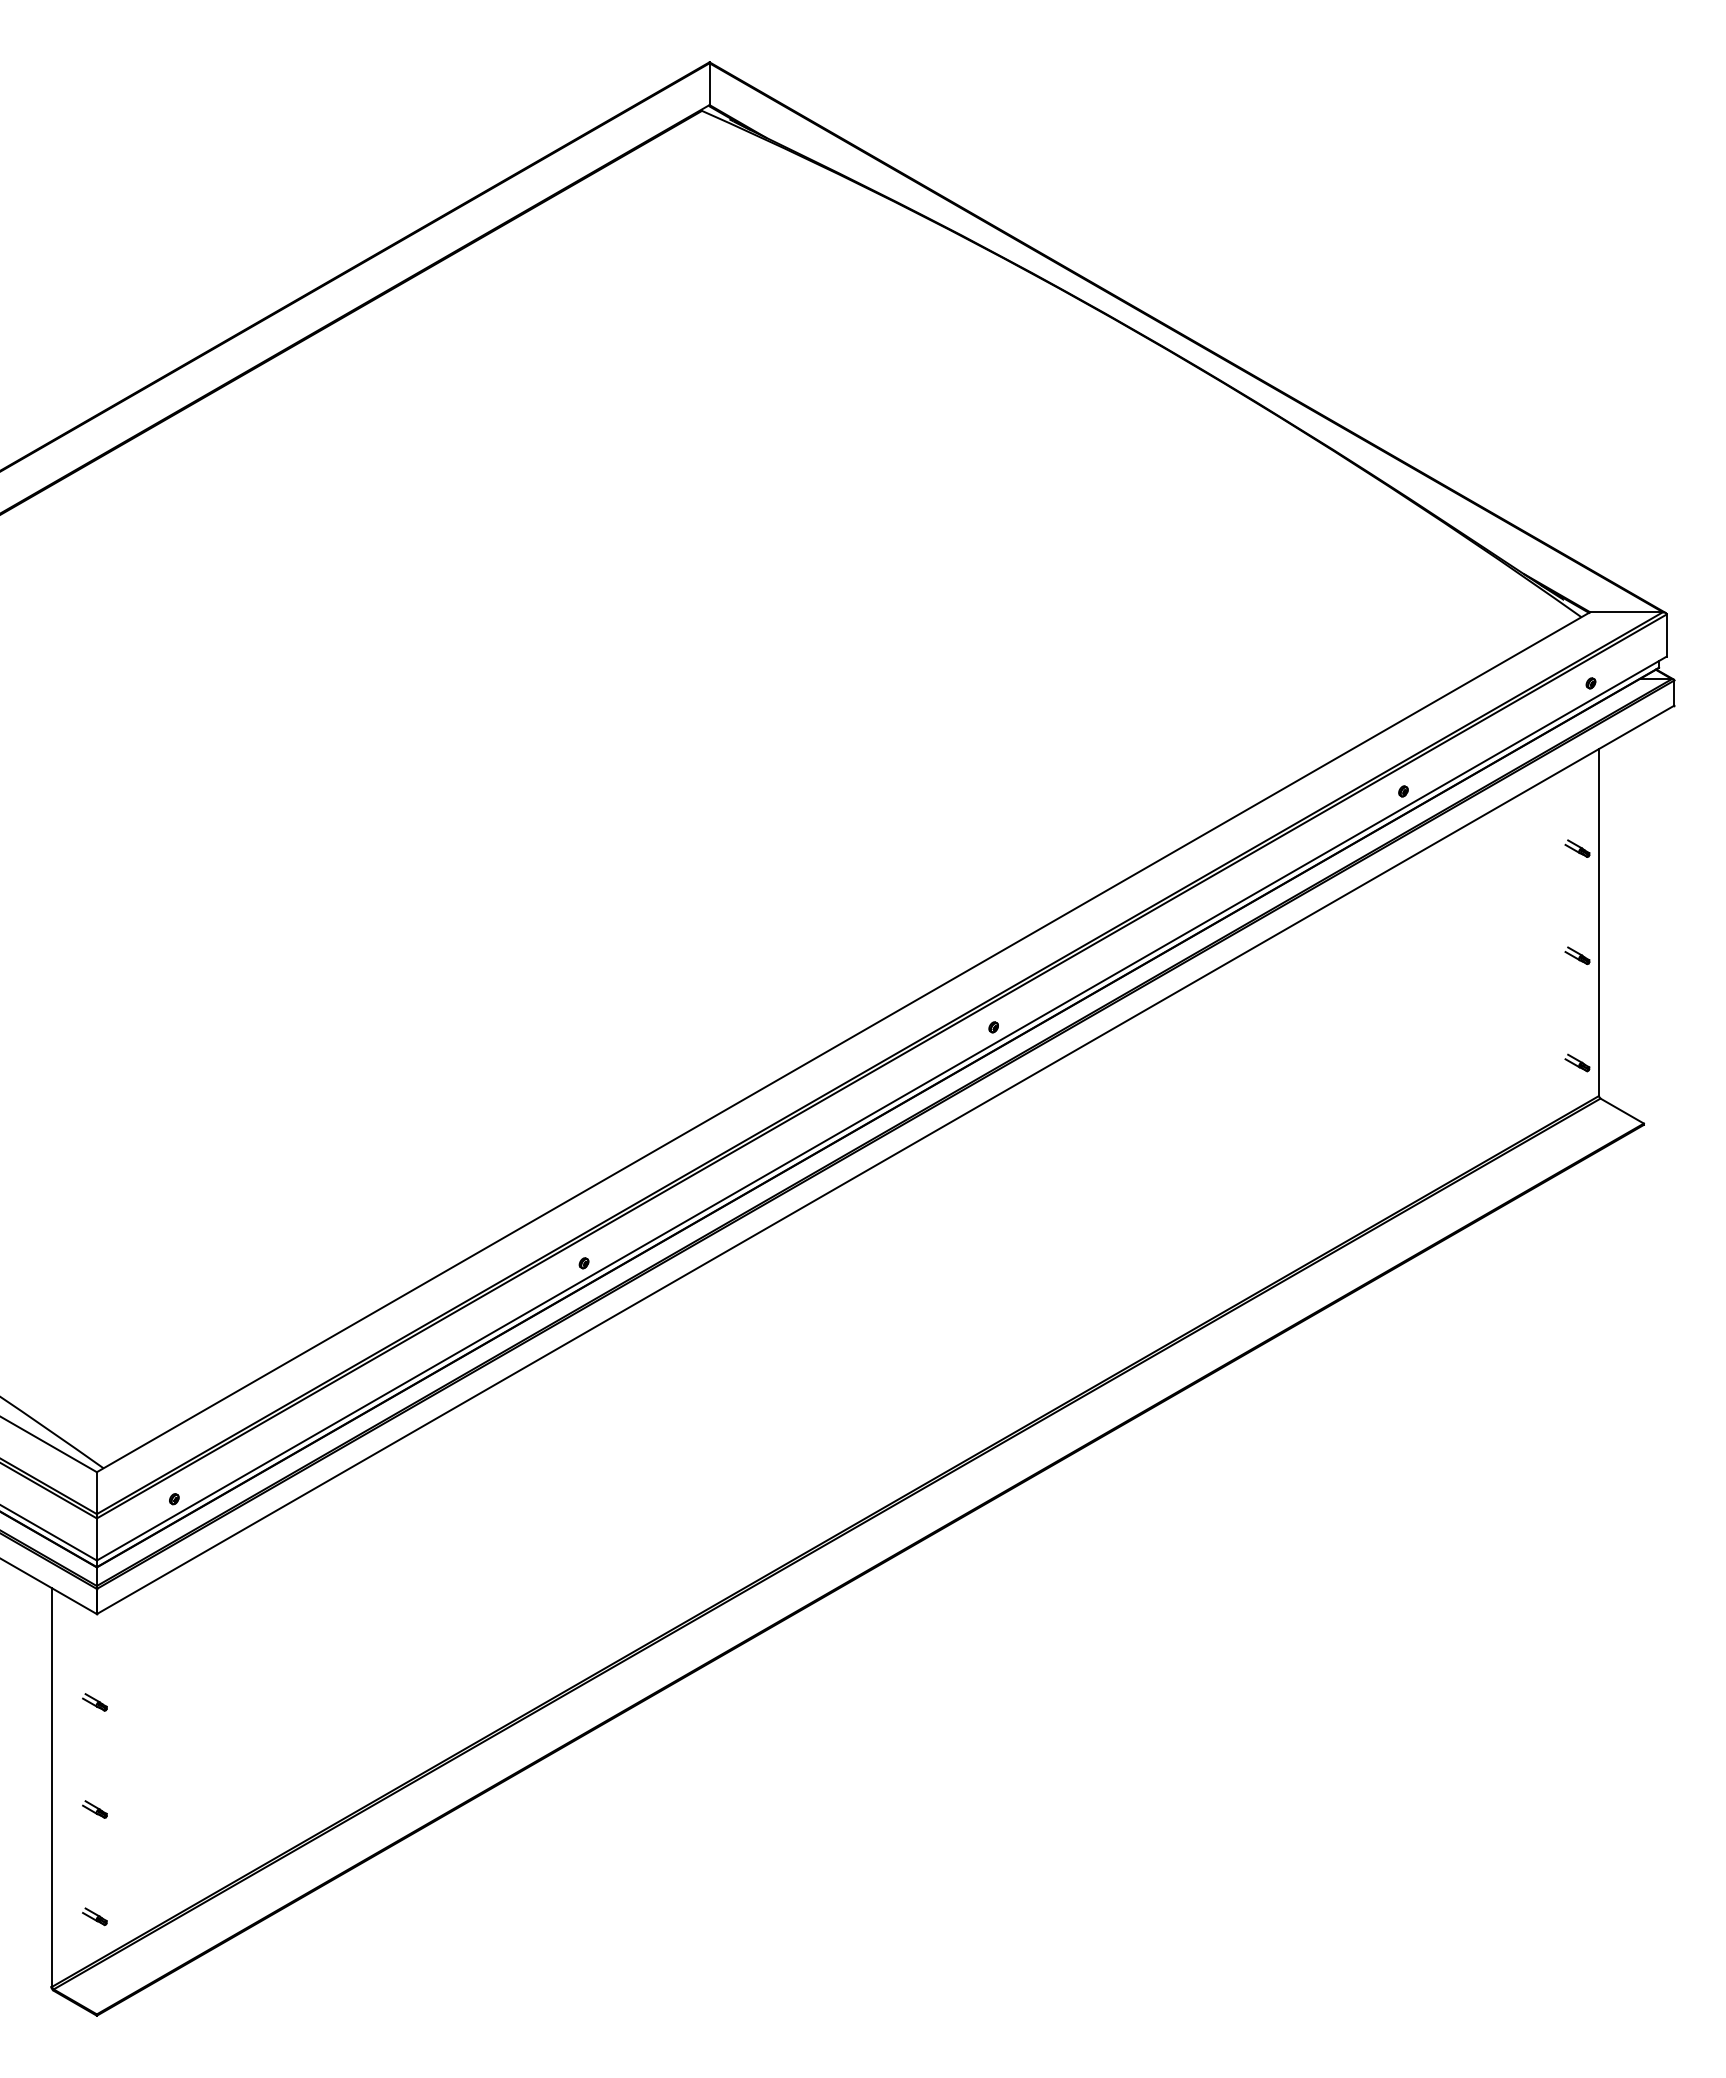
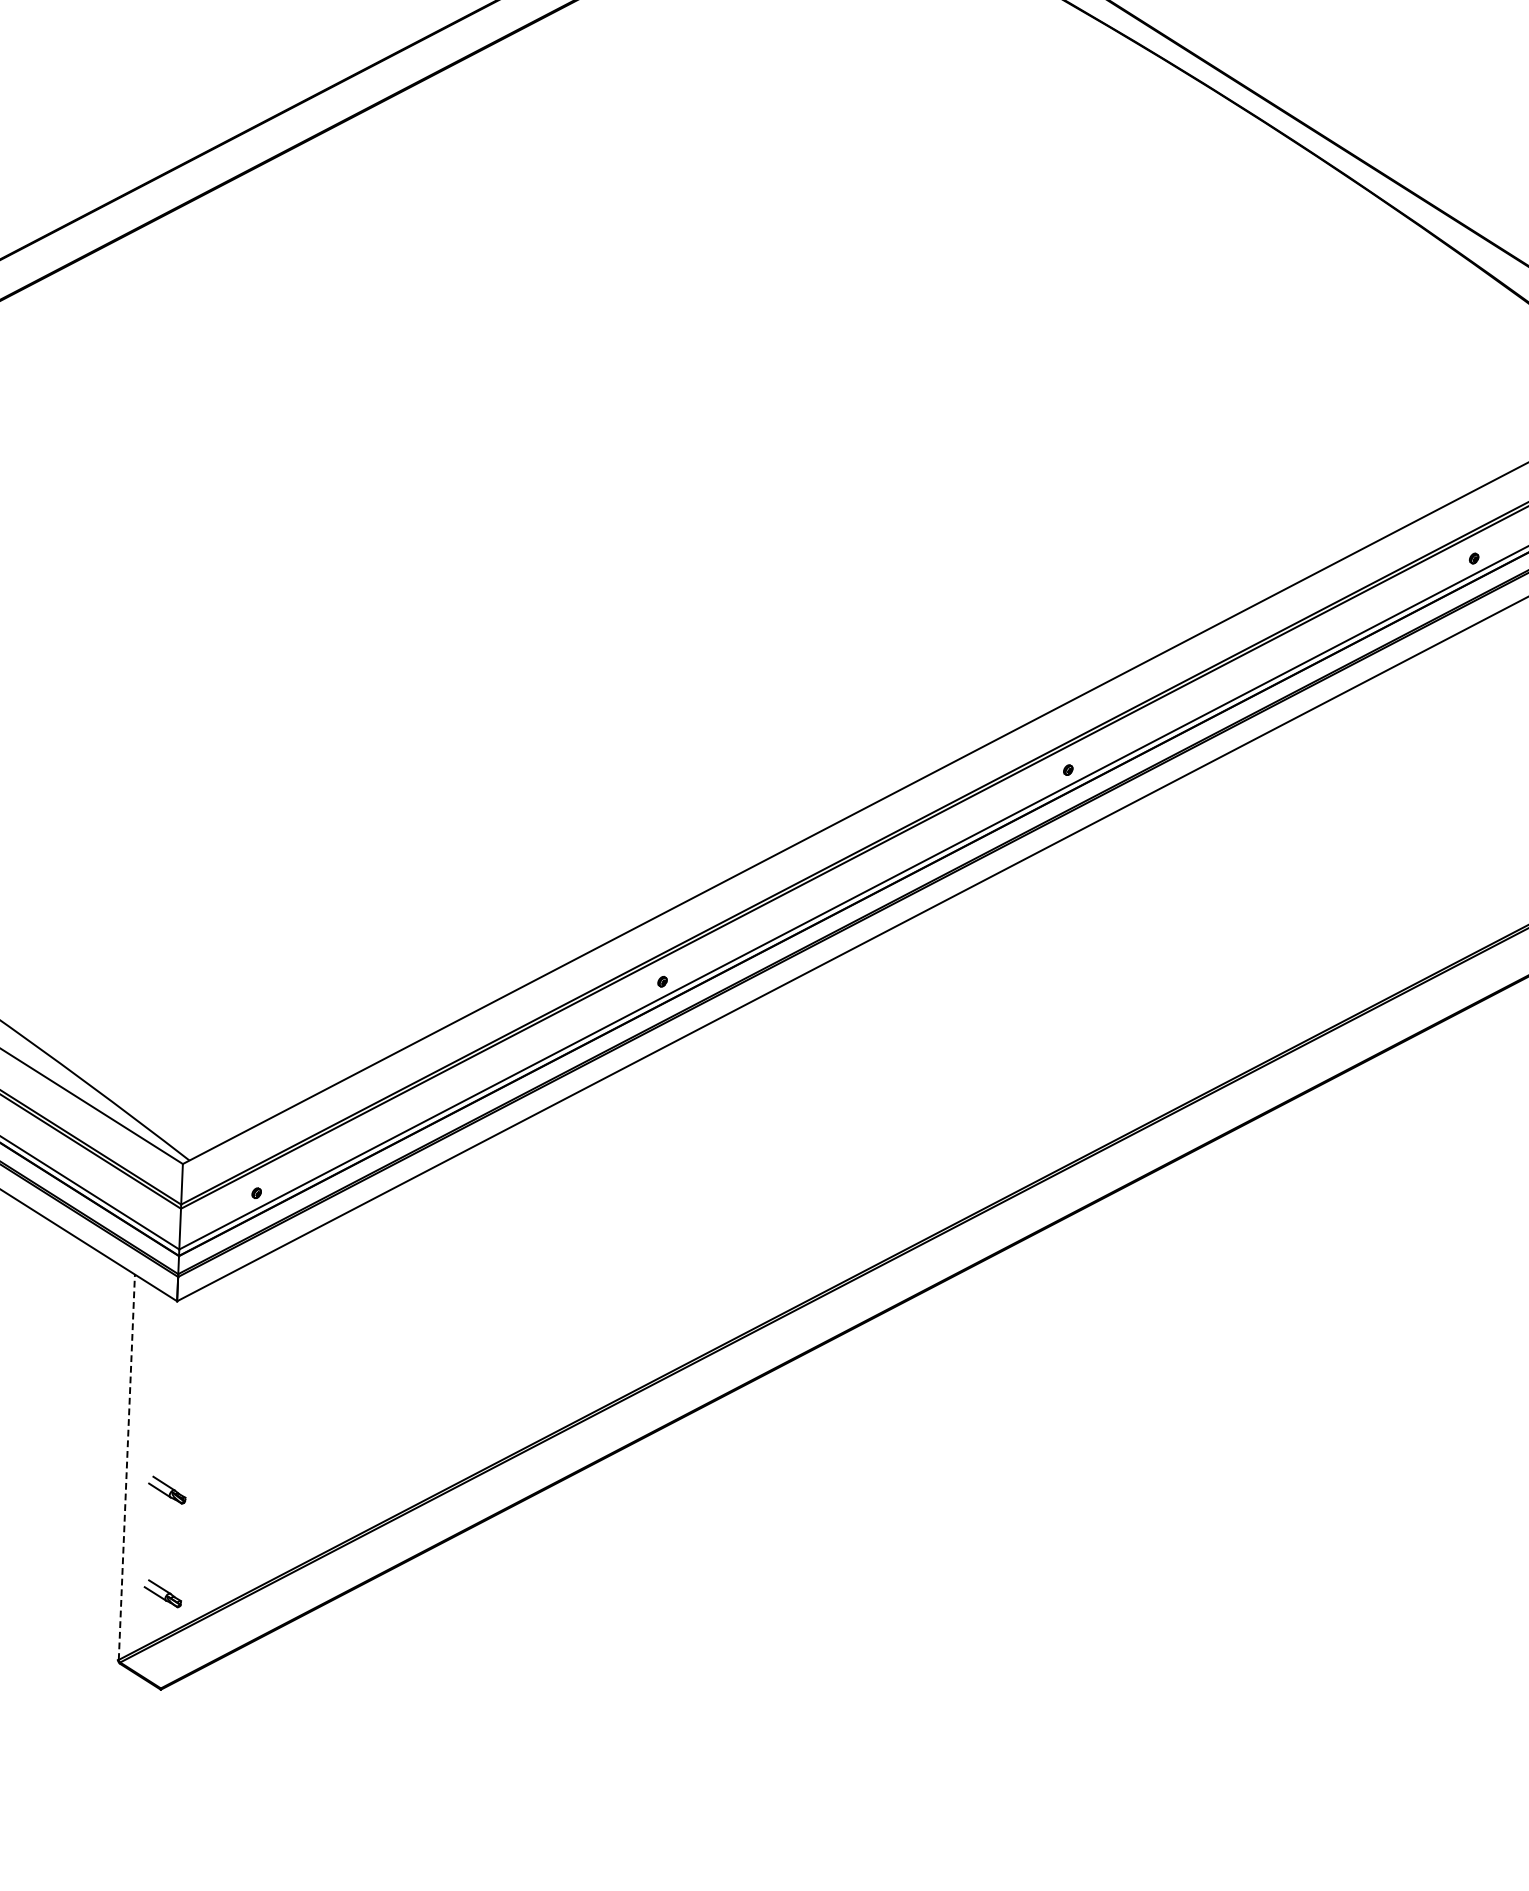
part: (94, 1702) -> (171, 1386), removed
line: (52, 1787) -> (127, 1467), solid -> dashed
part: (94, 1809) -> (166, 1490), size x1.6
part: (94, 1916) -> (162, 1593), size x1.6

